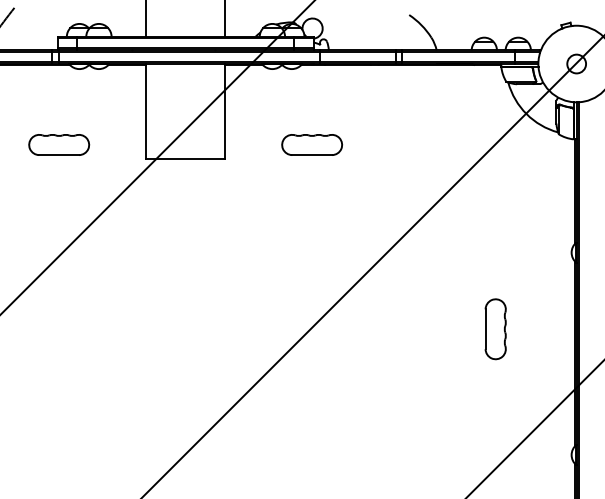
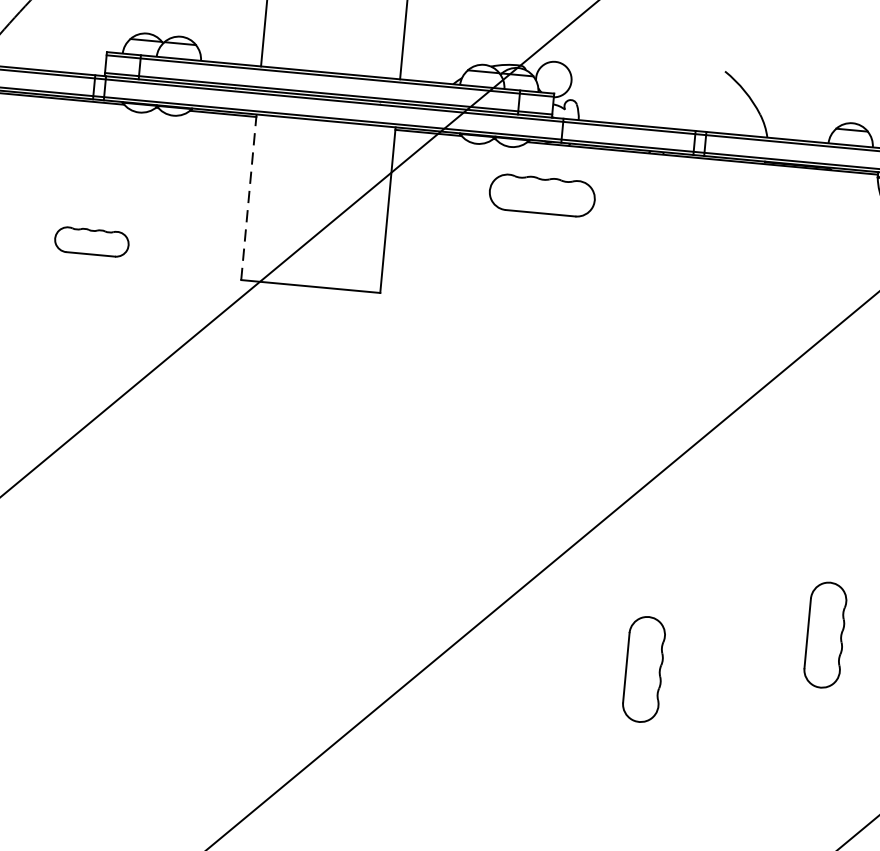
line: (145, 110) -> (248, 195), solid -> dashed
part: (59, 144) -> (92, 241), size x0.7
part: (311, 144) -> (541, 194), moved
part: (394, 358) -> (643, 669), added

